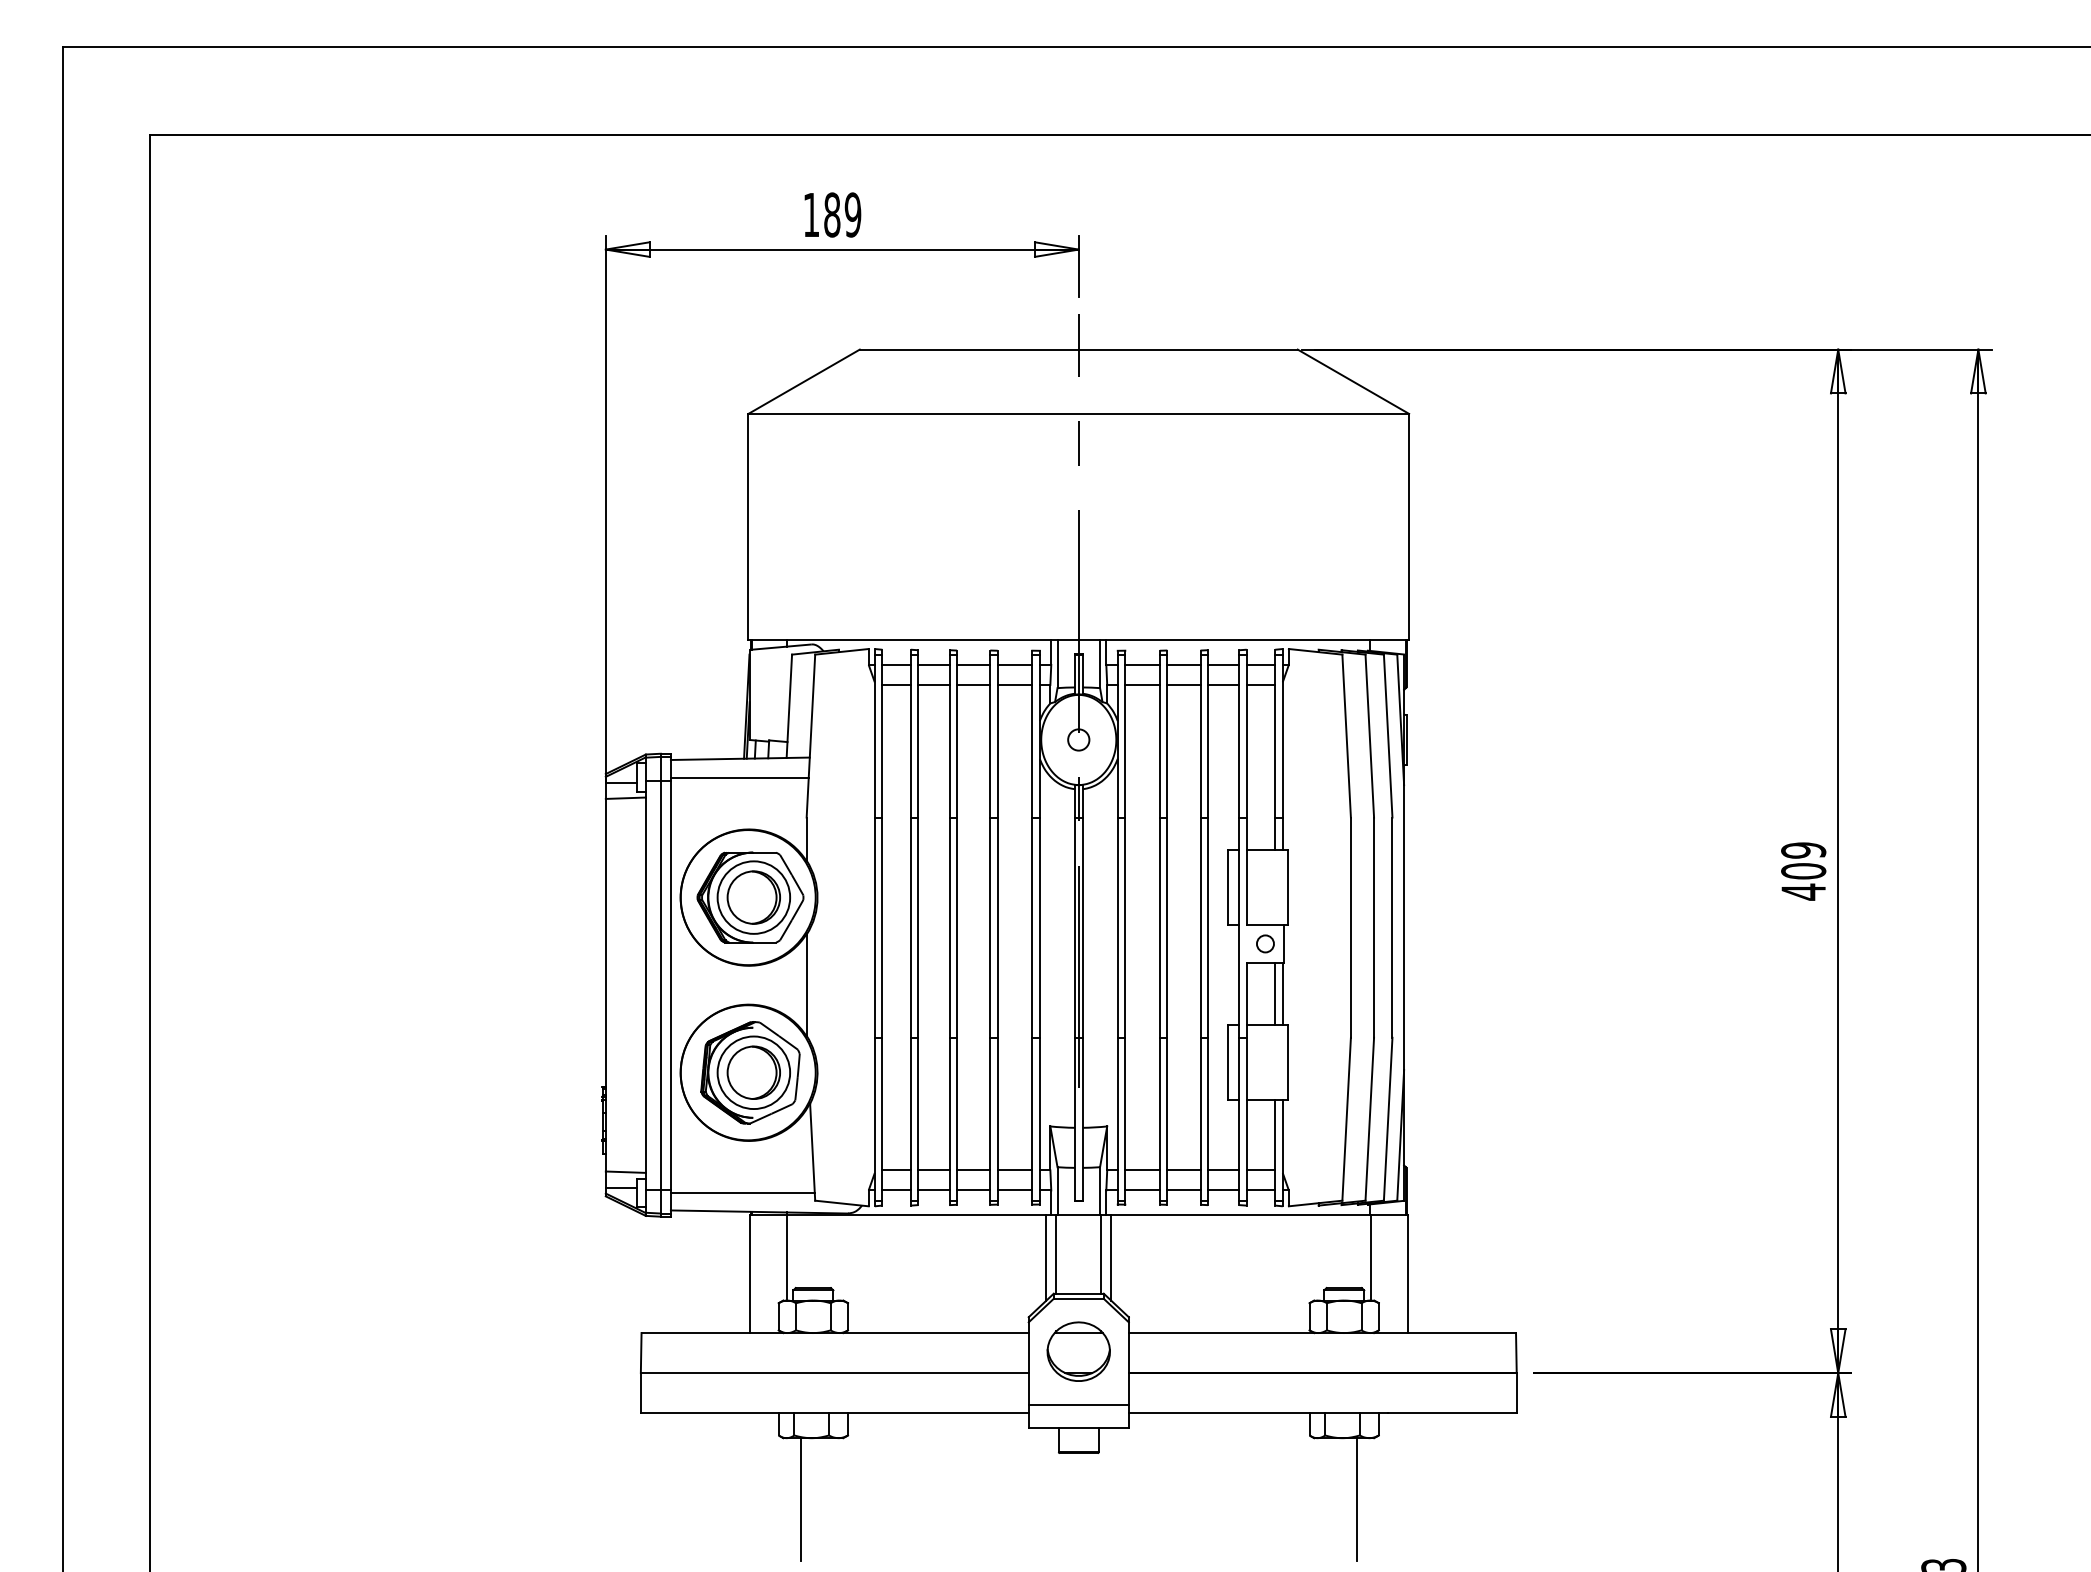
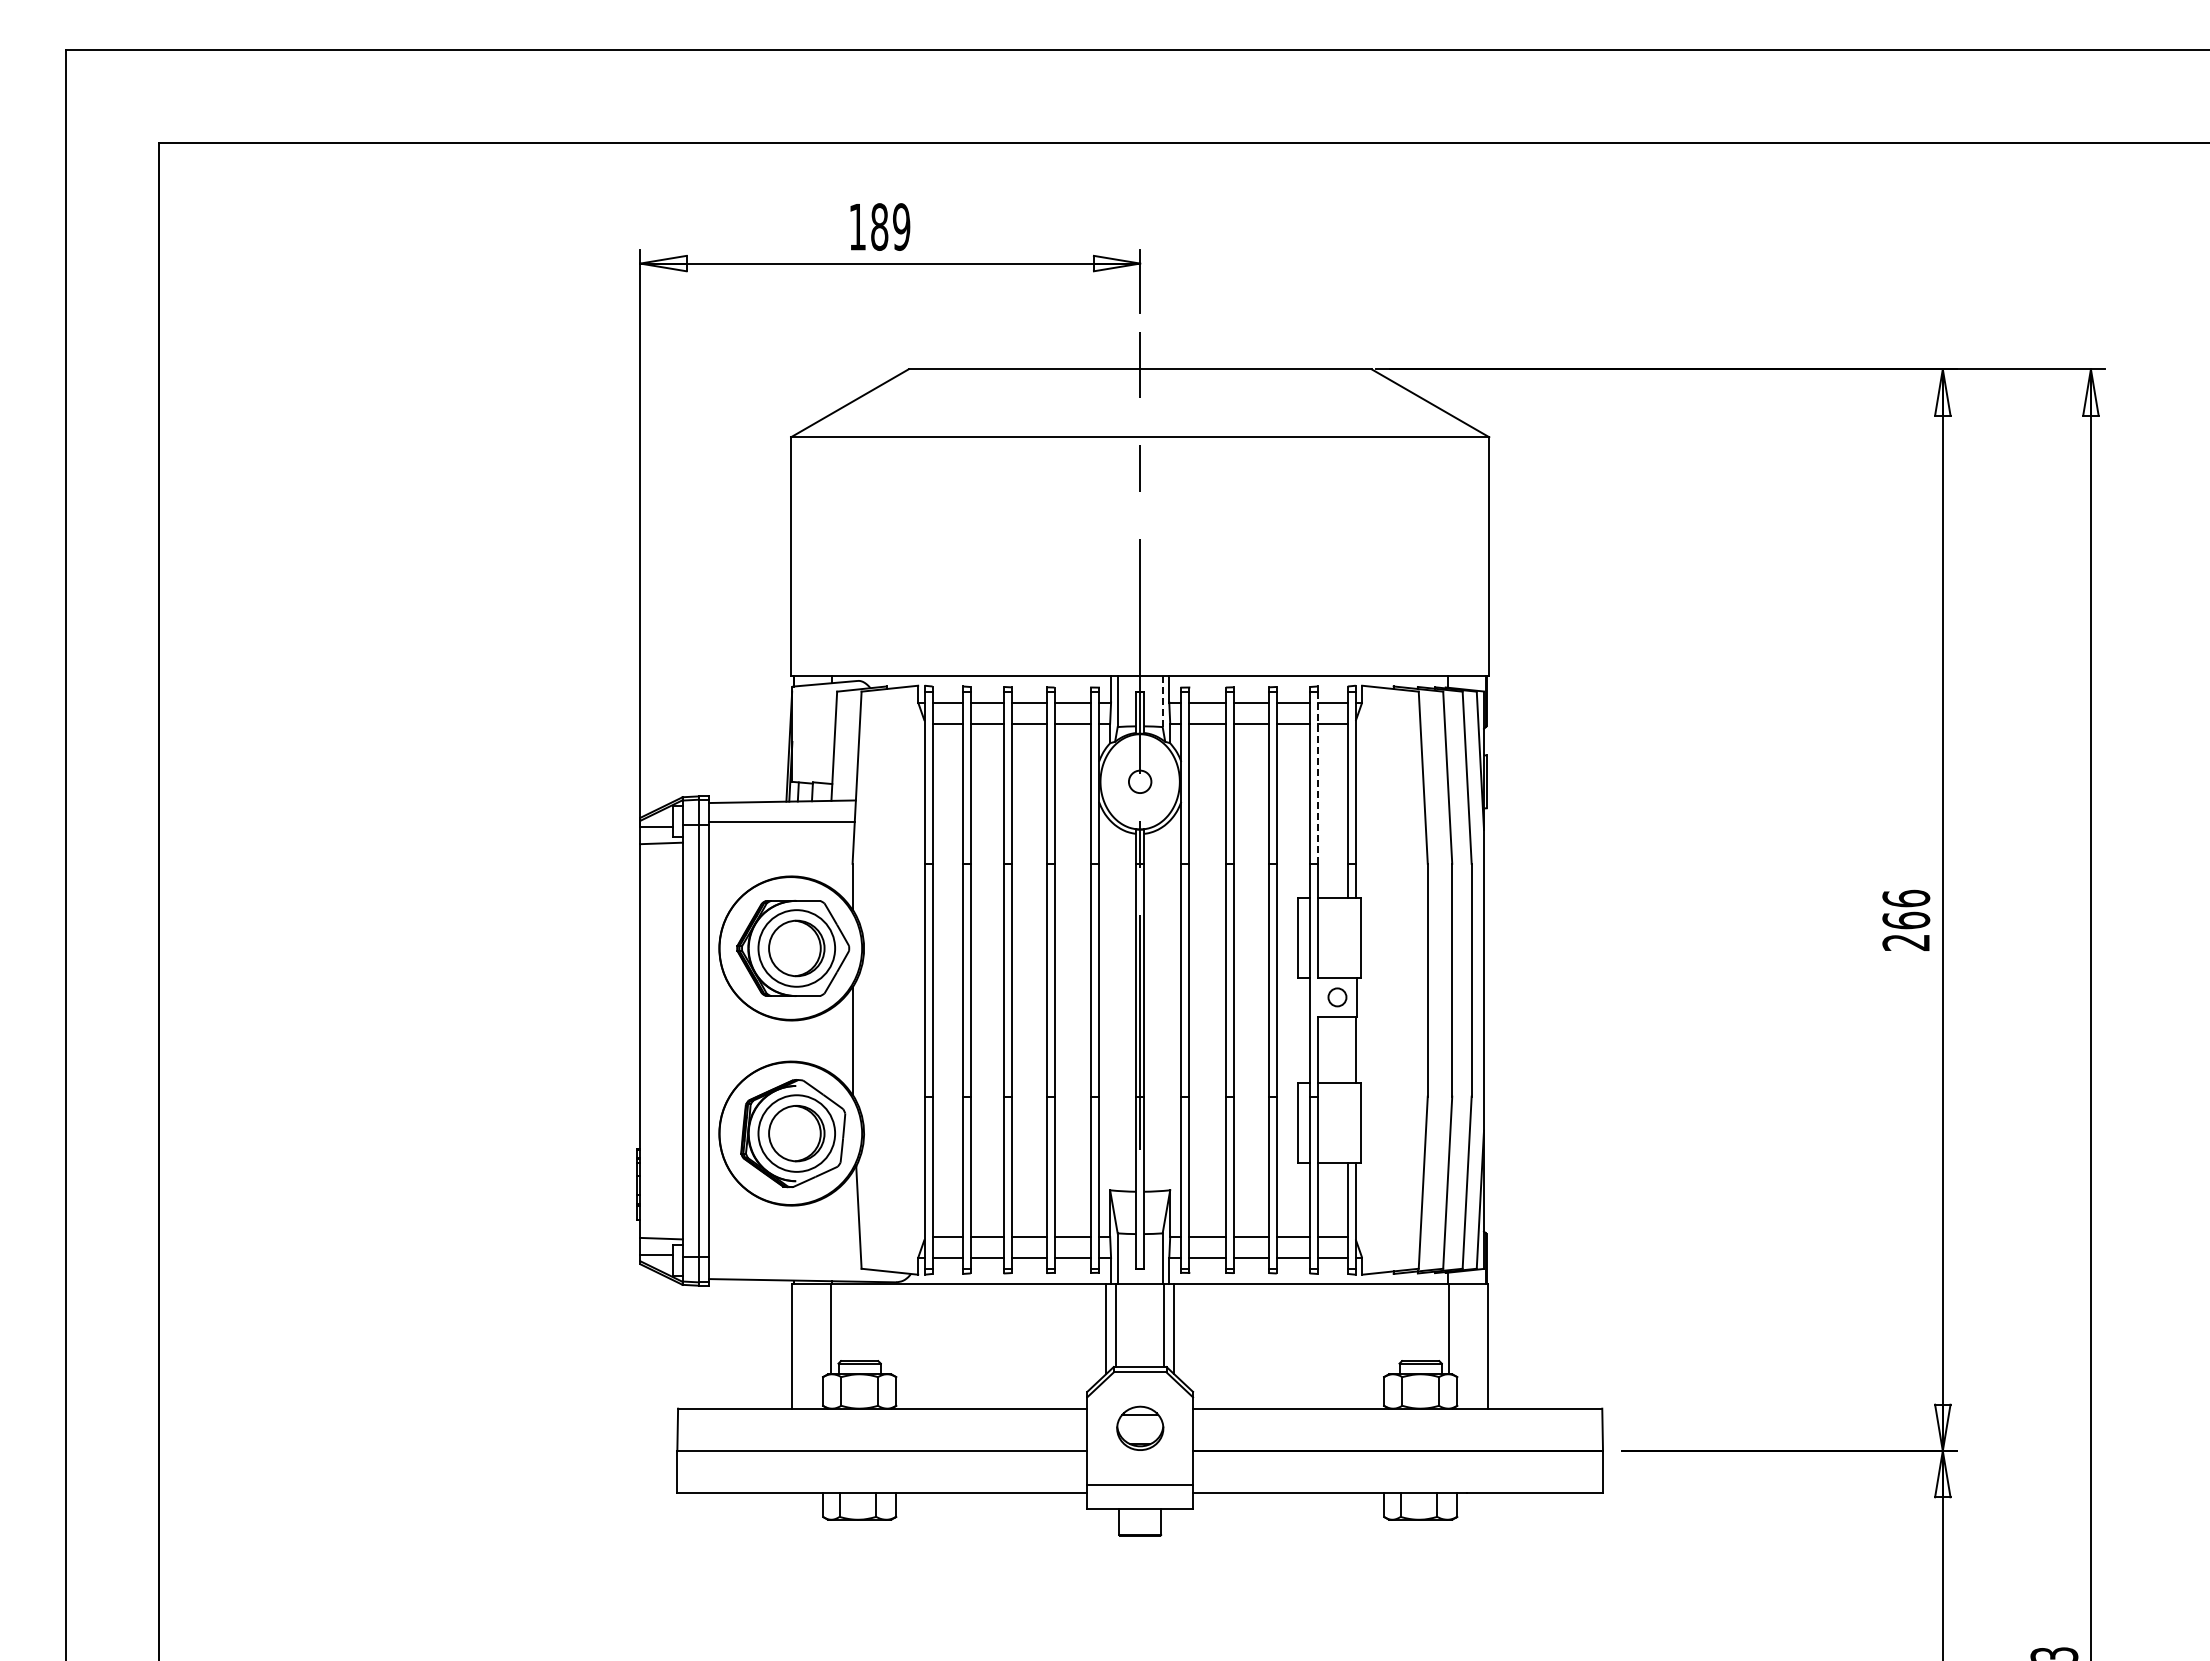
line: (1099, 663) -> (1162, 701), solid -> dashed
line: (1246, 736) -> (1317, 778), solid -> dashed
text: (1803, 871) -> (1906, 920), 409 -> 266
line: (1274, 994) -> (1347, 1050), removed
line: (743, 1192) -> (785, 1260), removed
part: (1079, 1351) -> (1140, 1428), size x0.7
line: (800, 1499) -> (846, 1584), removed
line: (1356, 1499) -> (1433, 1584), removed

